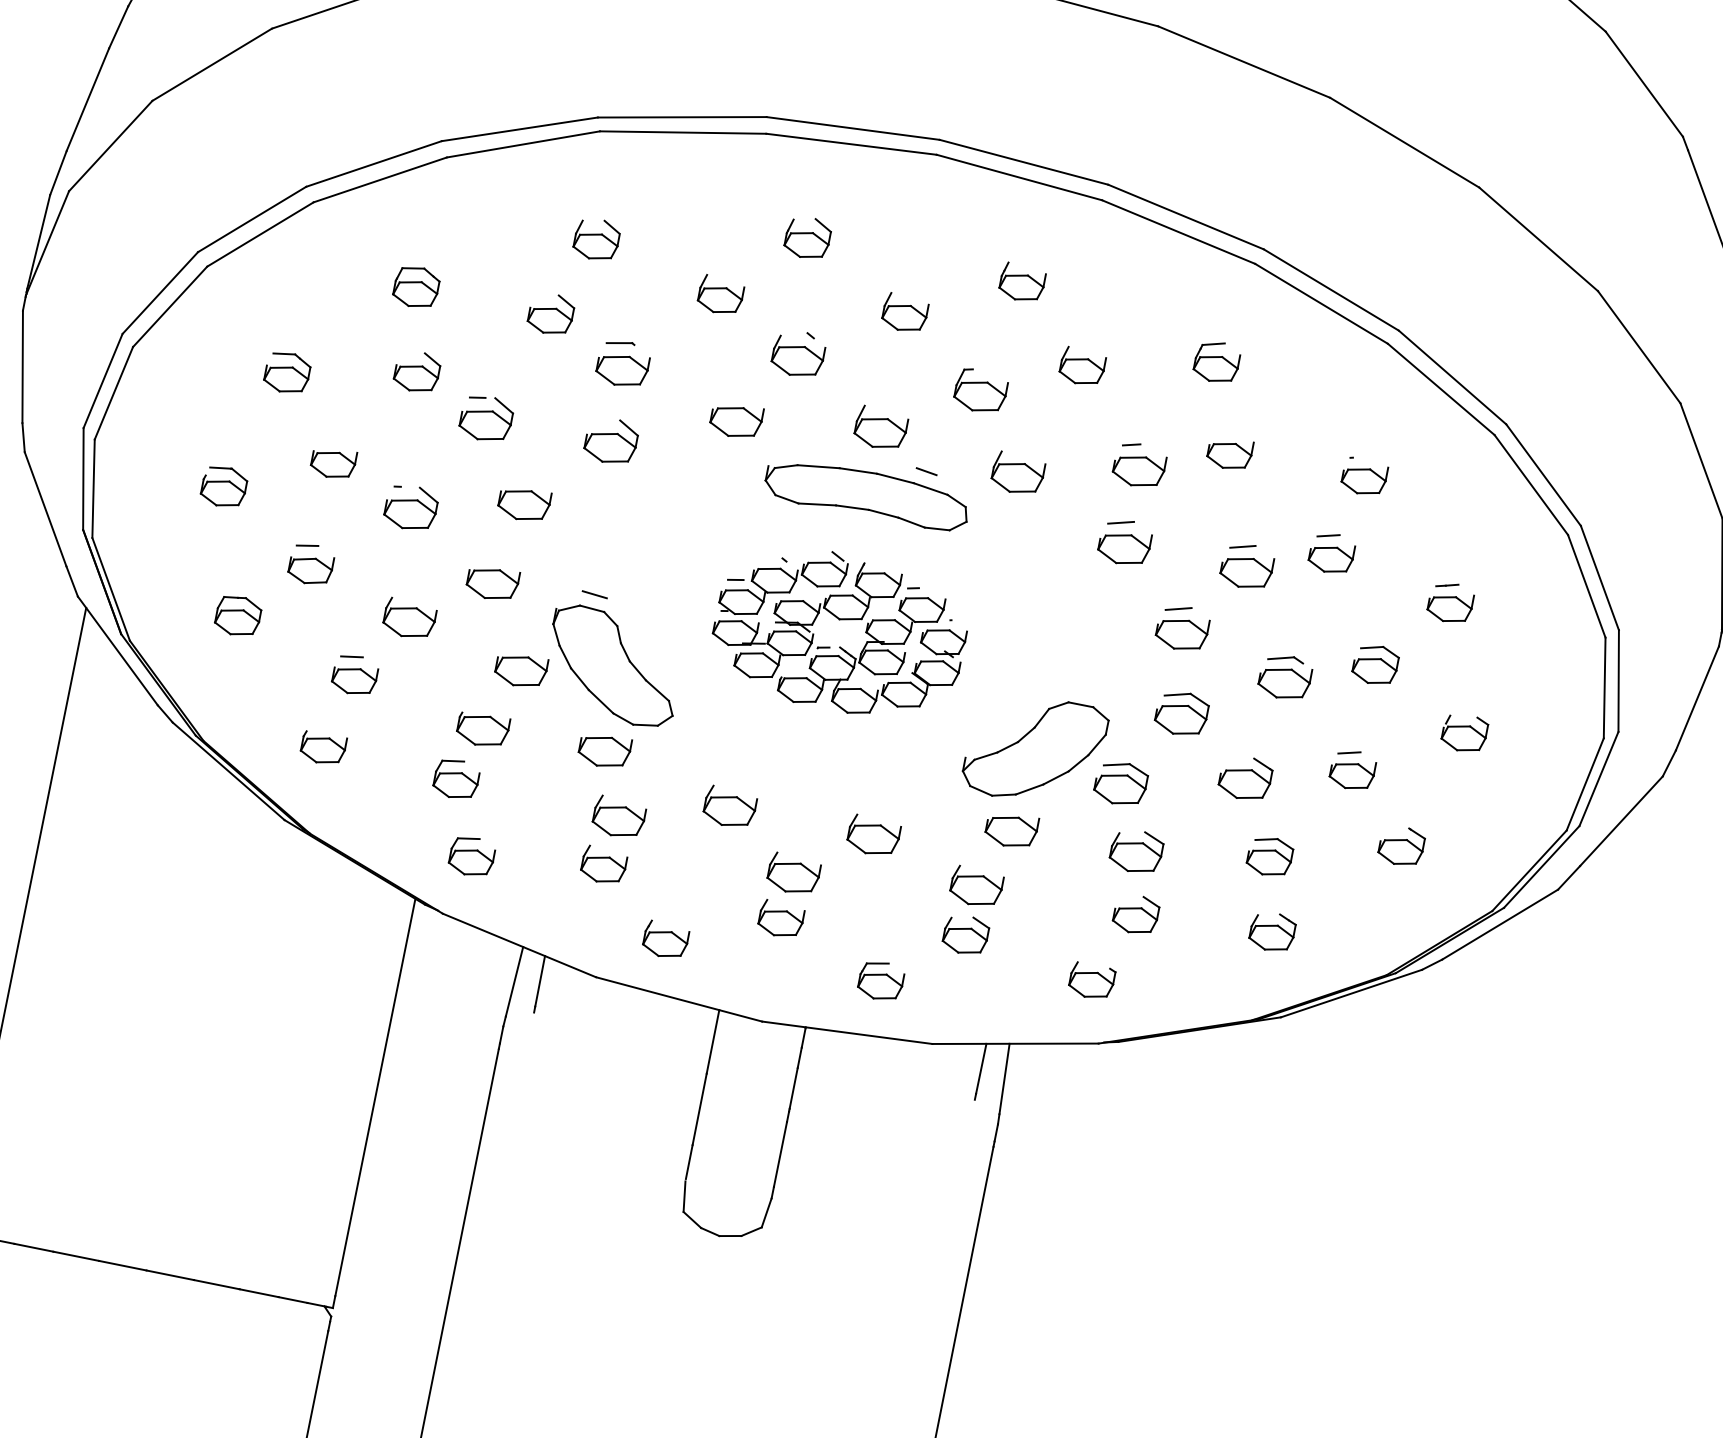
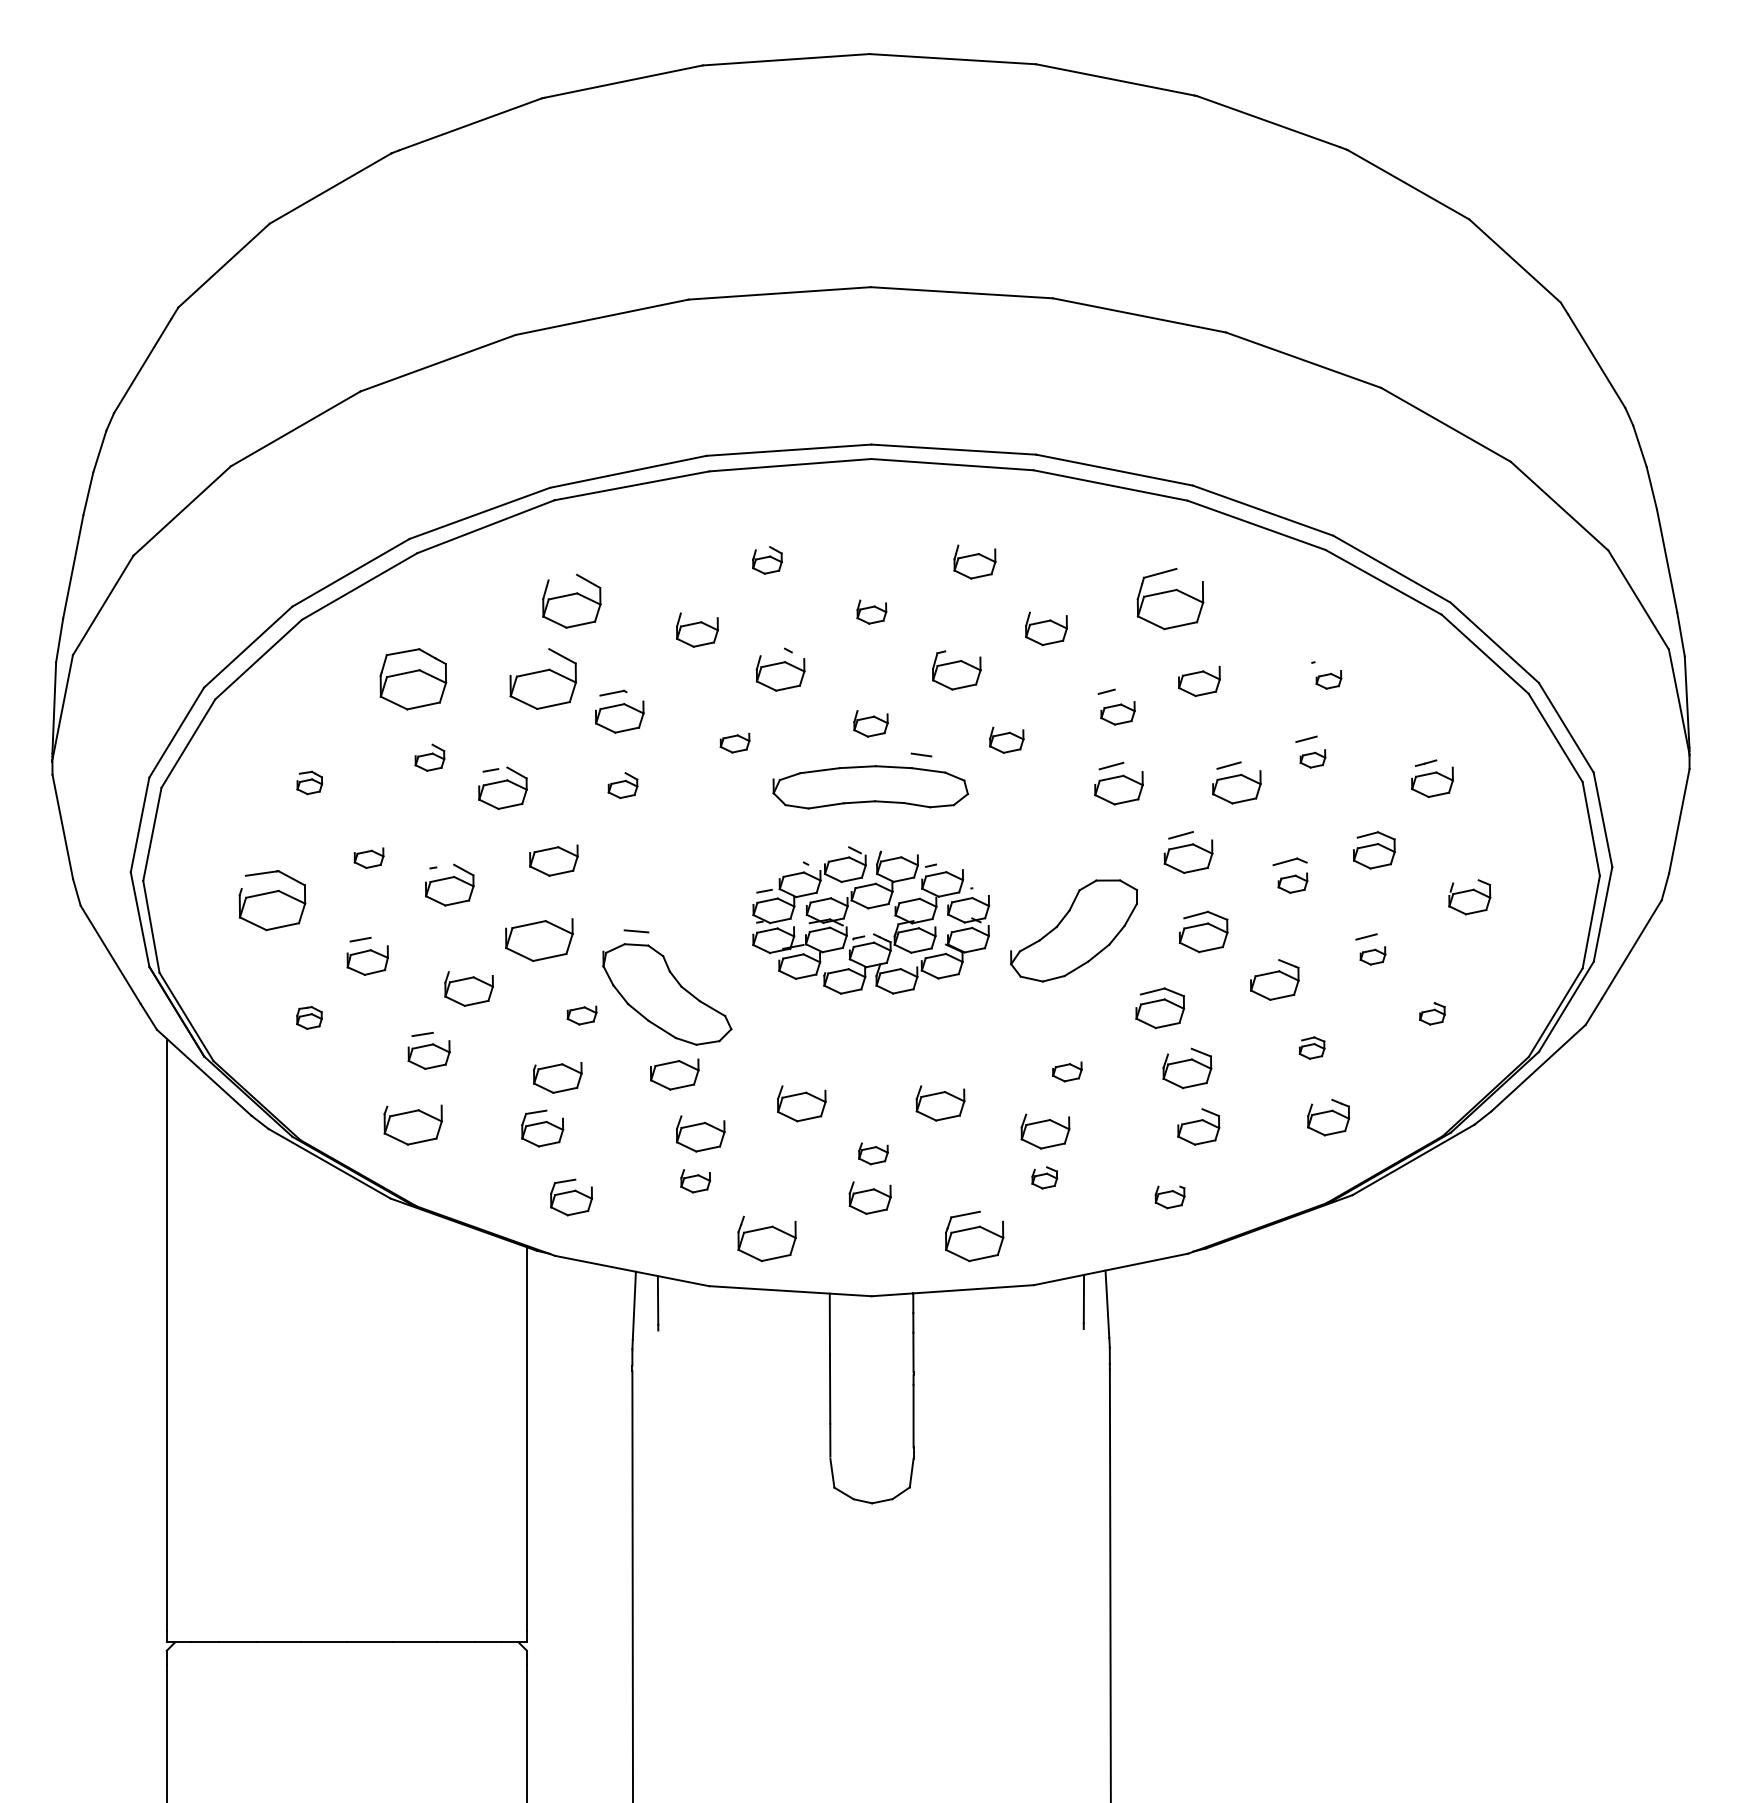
part: (807, 238) -> (767, 560), size x0.7
part: (596, 239) -> (571, 601), size x1.4
part: (416, 287) -> (413, 679), size x1.6
part: (904, 312) -> (871, 611), size x0.7
part: (551, 313) -> (543, 678), size x1.6
part: (1217, 361) -> (1170, 598), size x1.6
part: (416, 371) -> (429, 757), size x0.7
part: (287, 372) -> (309, 782), size x0.6
part: (735, 419) -> (734, 742), size x0.6
part: (880, 428) -> (870, 723), size x0.7
part: (610, 440) -> (622, 785), size x0.6
part: (332, 463) -> (368, 858), size x0.7
part: (1138, 469) -> (1117, 713), size x0.7
part: (1017, 474) -> (1006, 740), size x0.7
part: (1363, 478) -> (1328, 679), size x0.6
part: (223, 486) -> (271, 900), size x1.6
part: (1330, 556) -> (1312, 758), size x0.6
part: (492, 582) -> (539, 939), size x1.4
part: (238, 615) -> (309, 1017), size x0.6
part: (520, 670) -> (581, 1015), size x0.6
part: (1283, 682) -> (1292, 883), size x0.6
part: (322, 747) -> (412, 1124), size x1.4
part: (1034, 749) -> (1073, 930), moved
part: (1351, 773) -> (1372, 955), size x0.6
part: (1011, 829) -> (1067, 1071), size x0.6
part: (1401, 845) -> (1432, 1013), size x0.6
part: (1269, 855) -> (1311, 1047), size x0.6
part: (603, 866) -> (695, 1181), size x0.7
part: (793, 874) -> (873, 1153), size x0.6
part: (965, 934) -> (1044, 1177), size x0.6
part: (665, 939) -> (766, 1238), size x1.4
part: (881, 980) -> (974, 1235), size x1.4
part: (1091, 981) -> (1169, 1197), size x0.7

